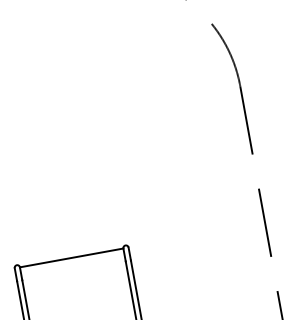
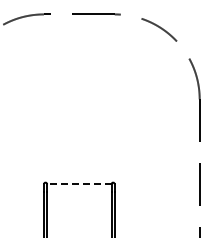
line: (70, 258) -> (78, 184), solid -> dashed

